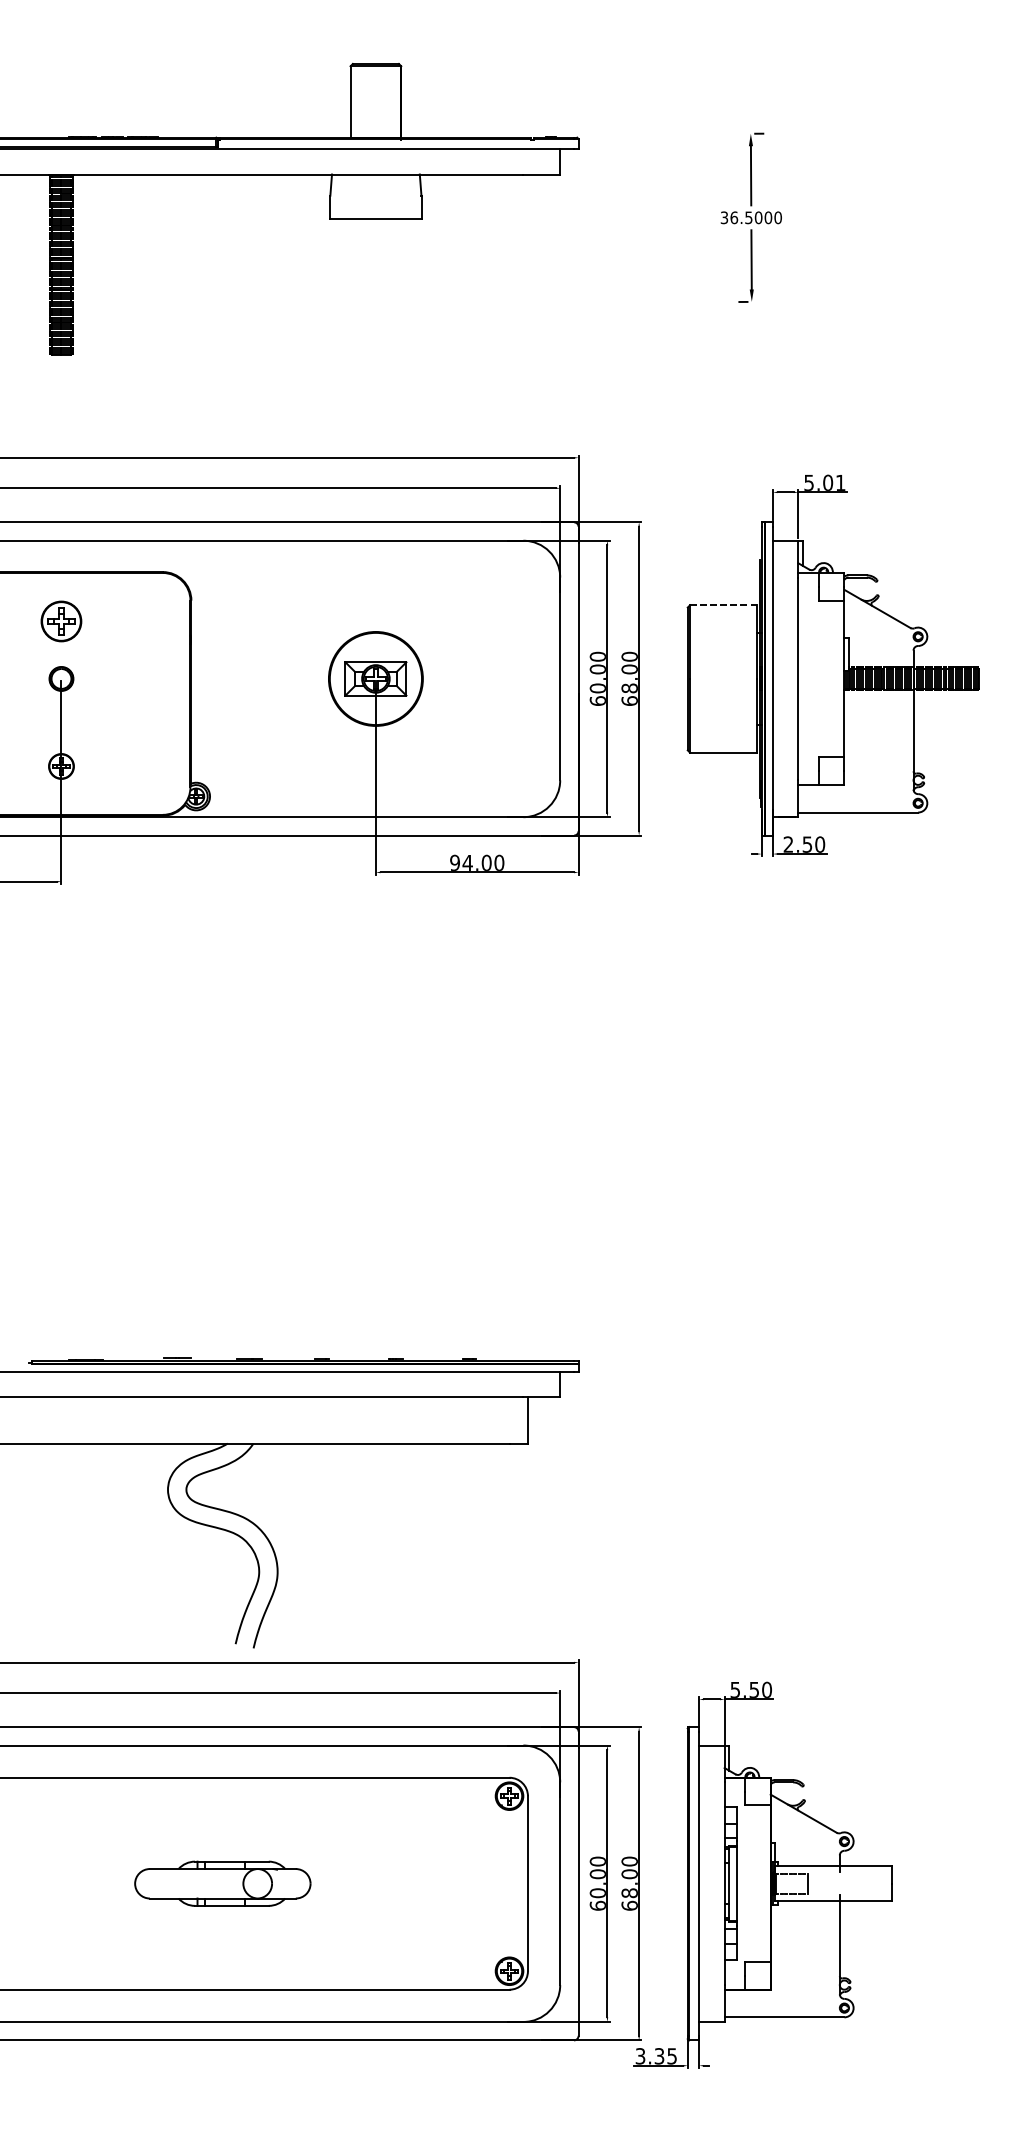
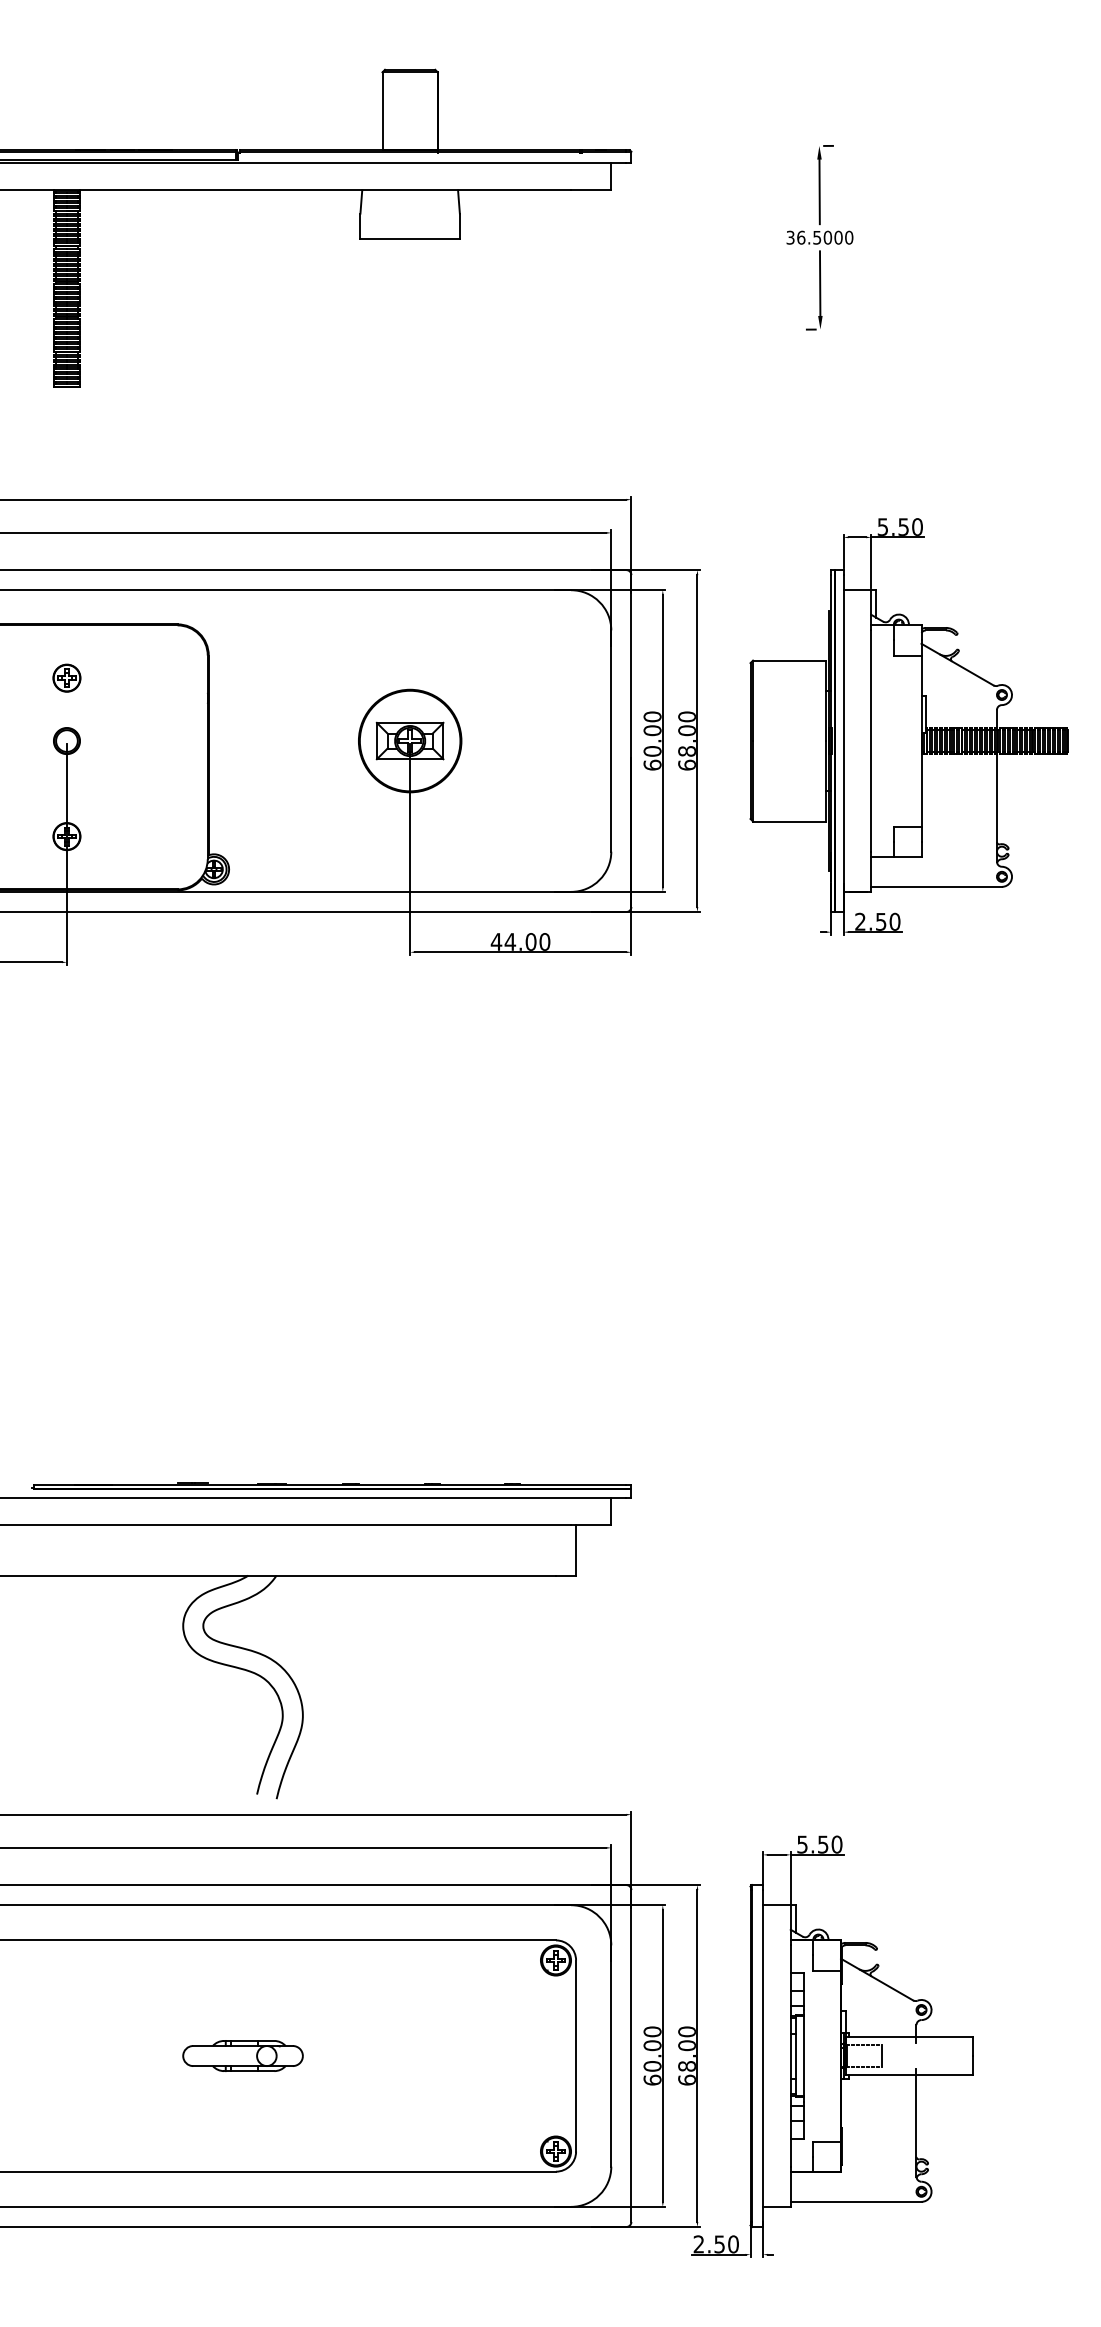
text: (834, 482) -> (910, 526), 5.01 -> 5.50
line: (724, 605) -> (790, 660), dashed -> solid
part: (61, 620) -> (66, 677), size x0.62
text: (455, 862) -> (496, 941), 94.00 -> 44.00
part: (222, 1883) -> (242, 2055), size x0.62
text: (655, 2056) -> (715, 2244), 3.35 -> 2.50

